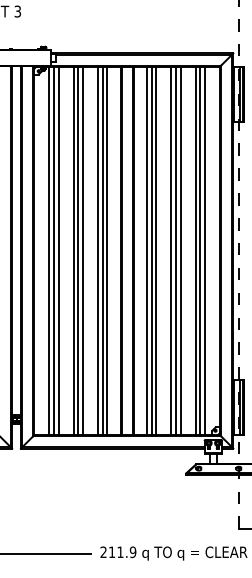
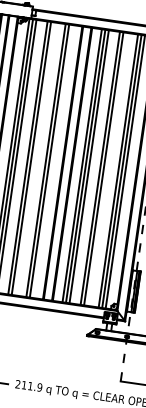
line: (83, 250) -> (35, 158), removed
line: (107, 250) -> (53, 161), removed
line: (180, 250) -> (107, 169), removed

